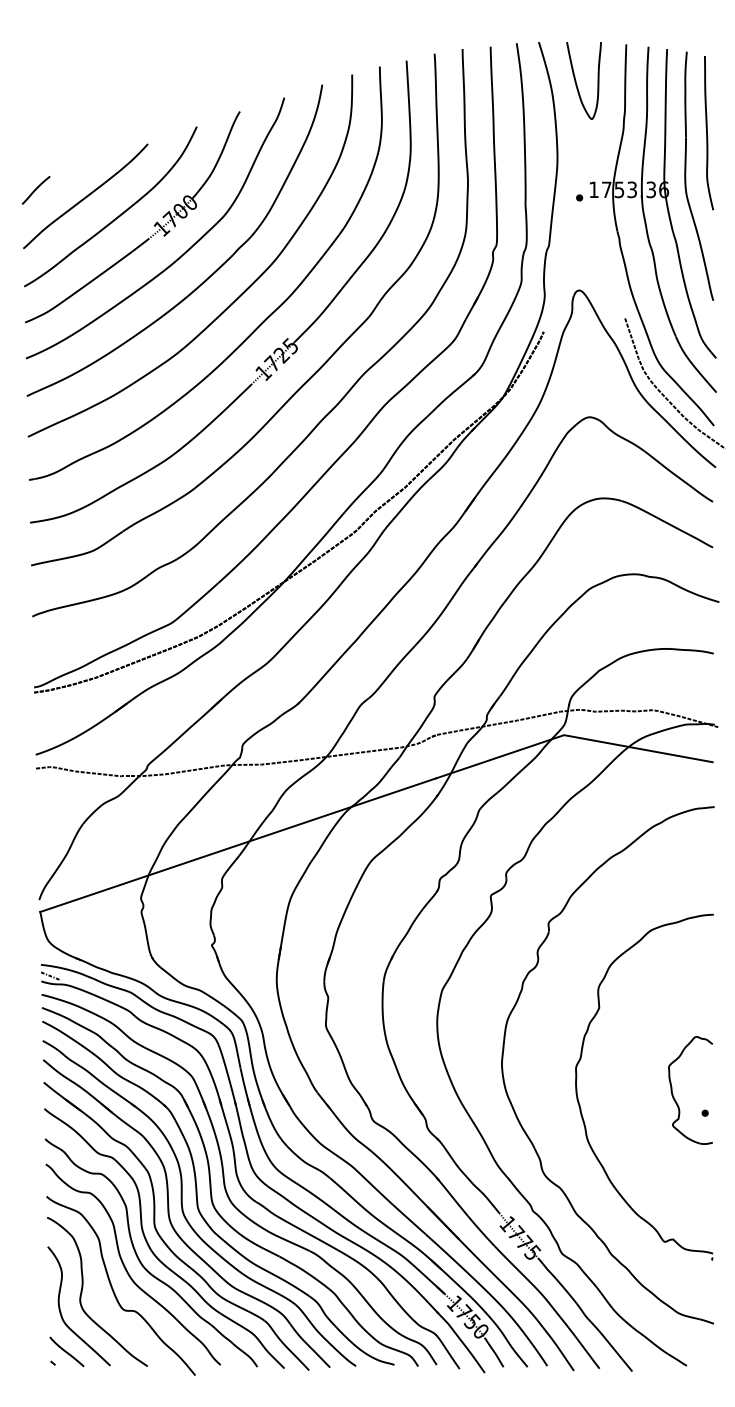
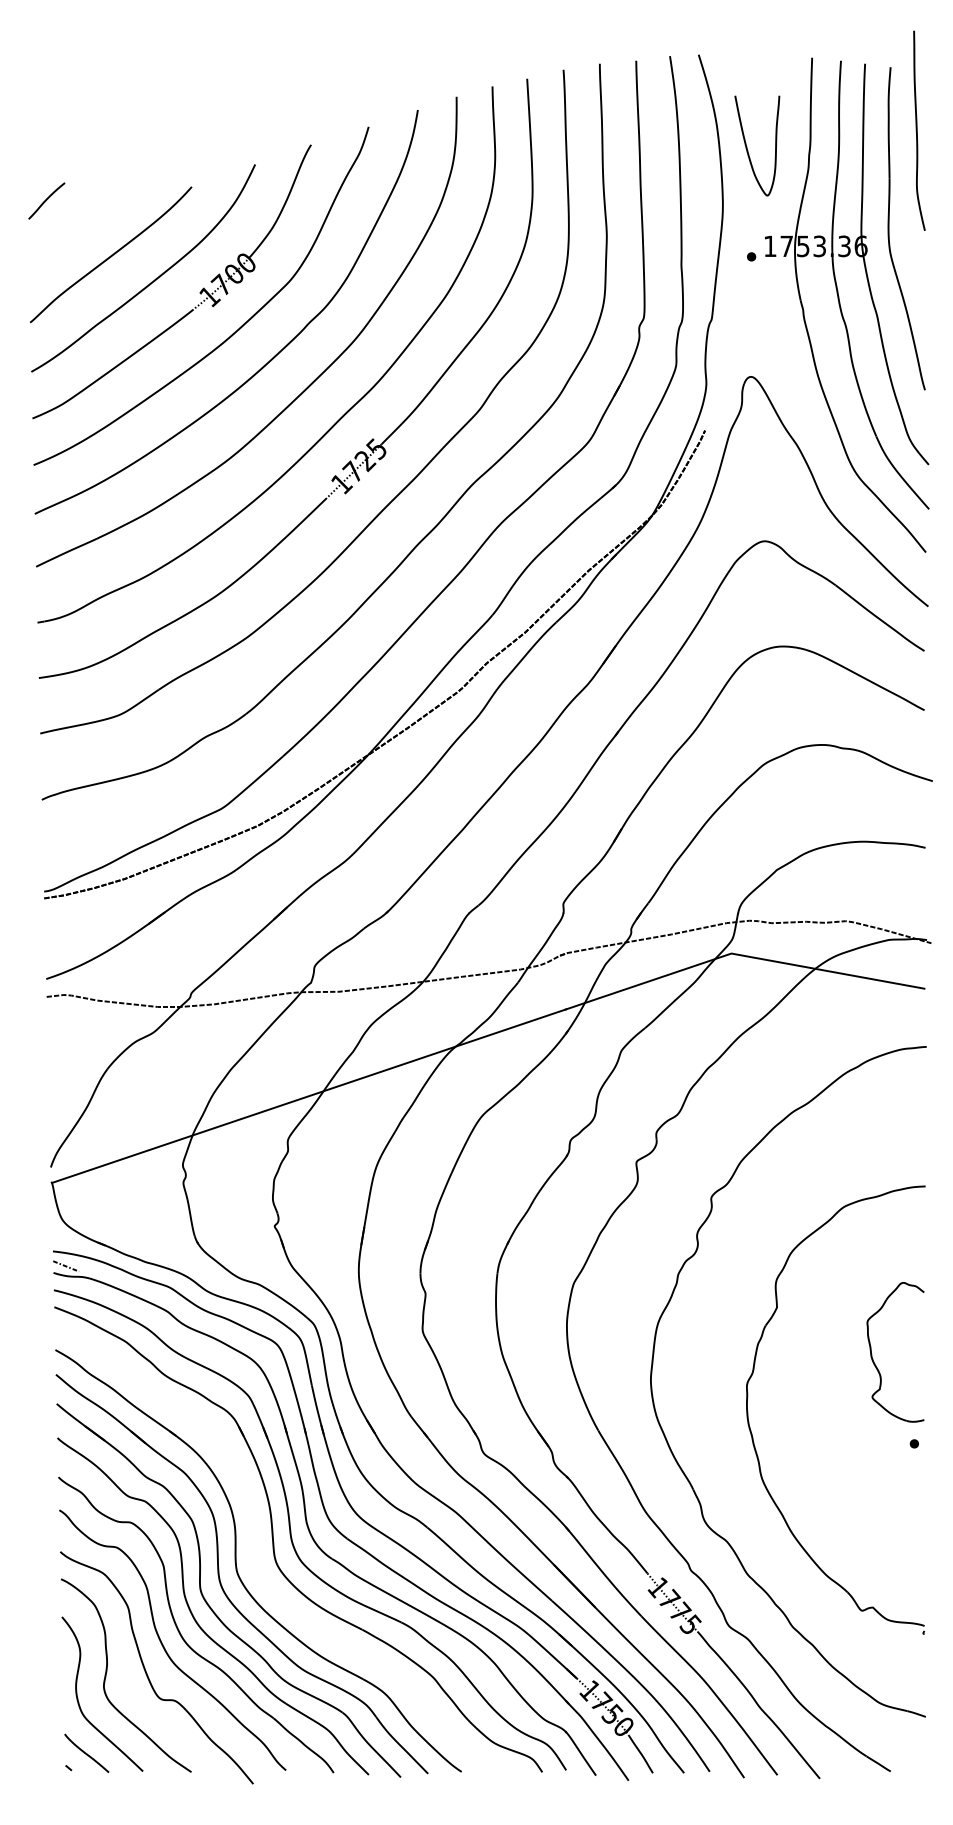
curve: (576, 81) -> (747, 146), moved
curve: (707, 132) -> (917, 130), moved
line: (35, 189) -> (46, 200), moved
curve: (663, 394) -> (860, 511), removed
part: (675, 1099) -> (875, 1363), moved
part: (197, 1197) -> (256, 1552), removed

